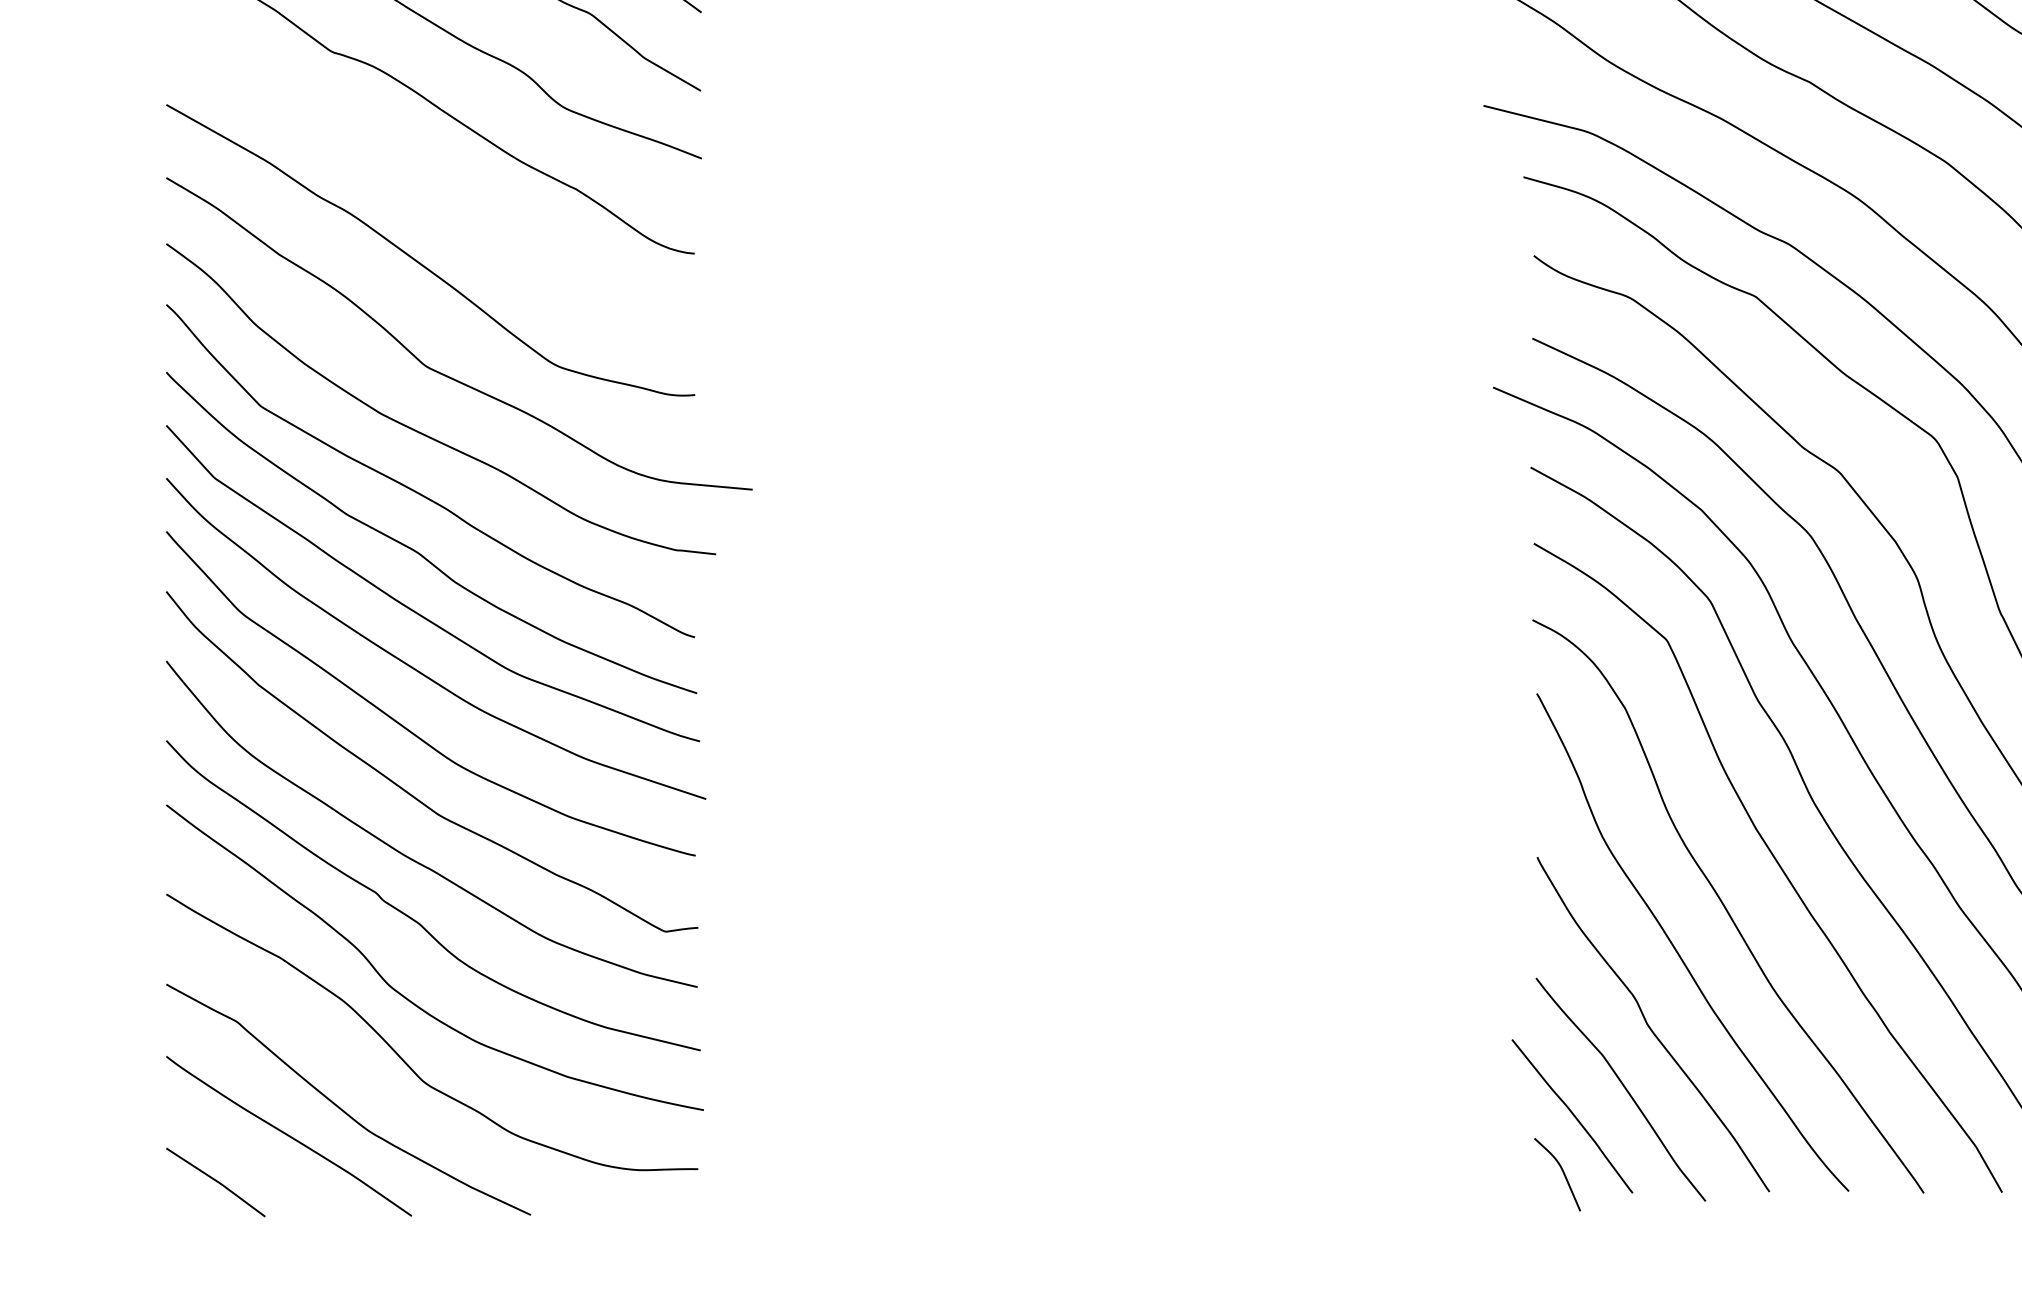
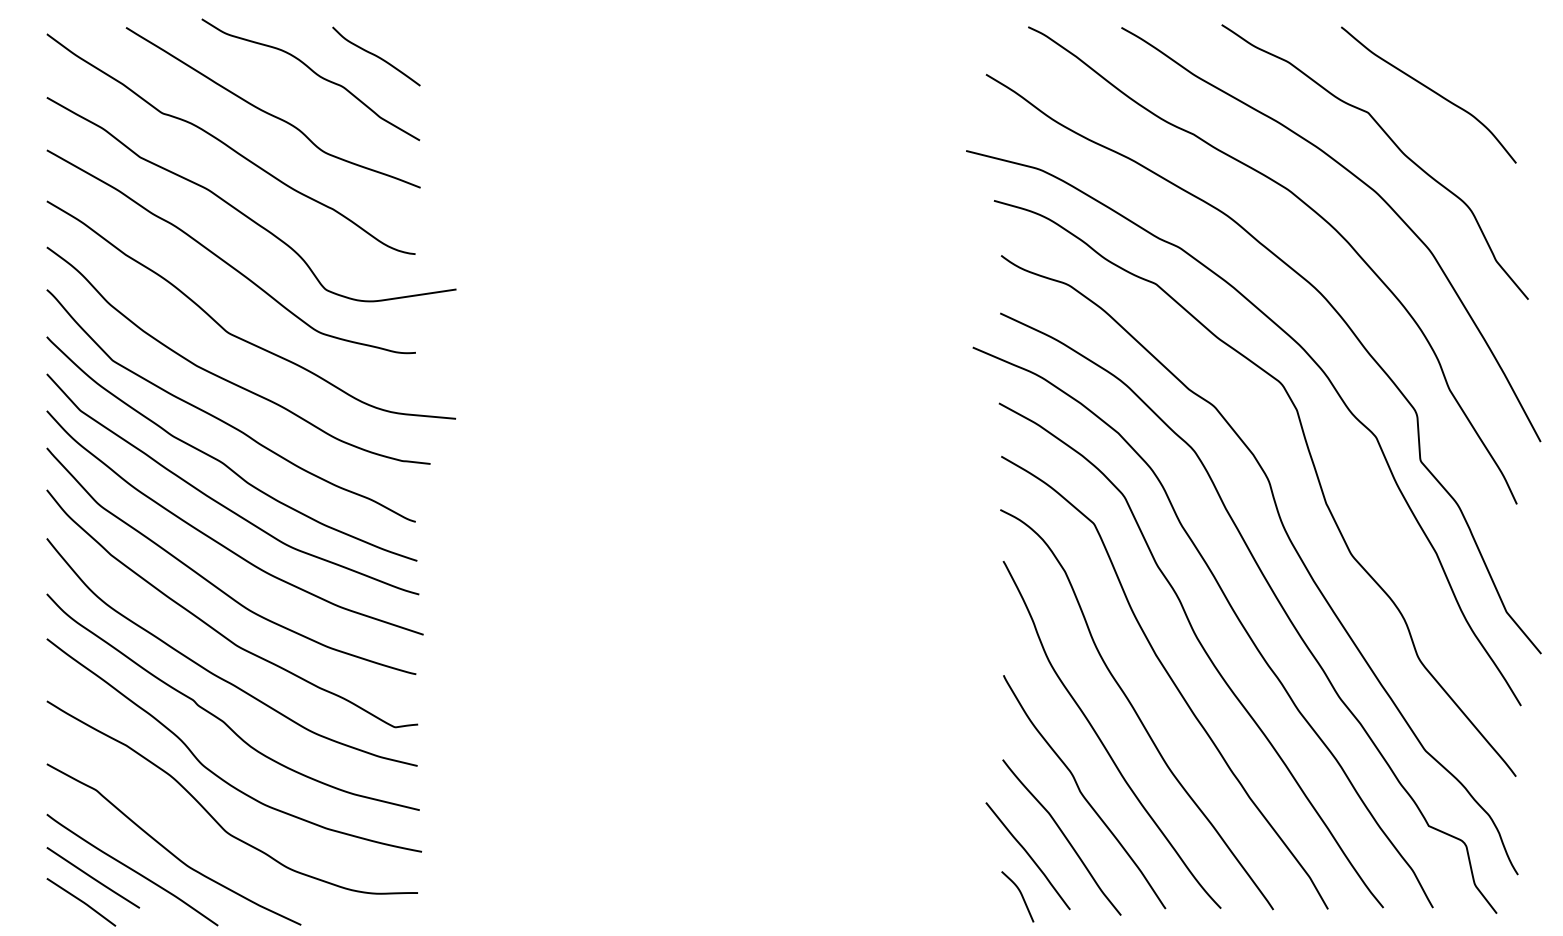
curve: (445, 192) -> (241, 211), added
line: (233, 1146) -> (93, 877), added

